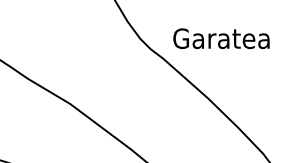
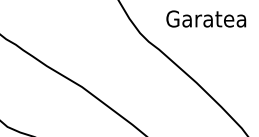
text: (221, 38) -> (206, 18), moved

